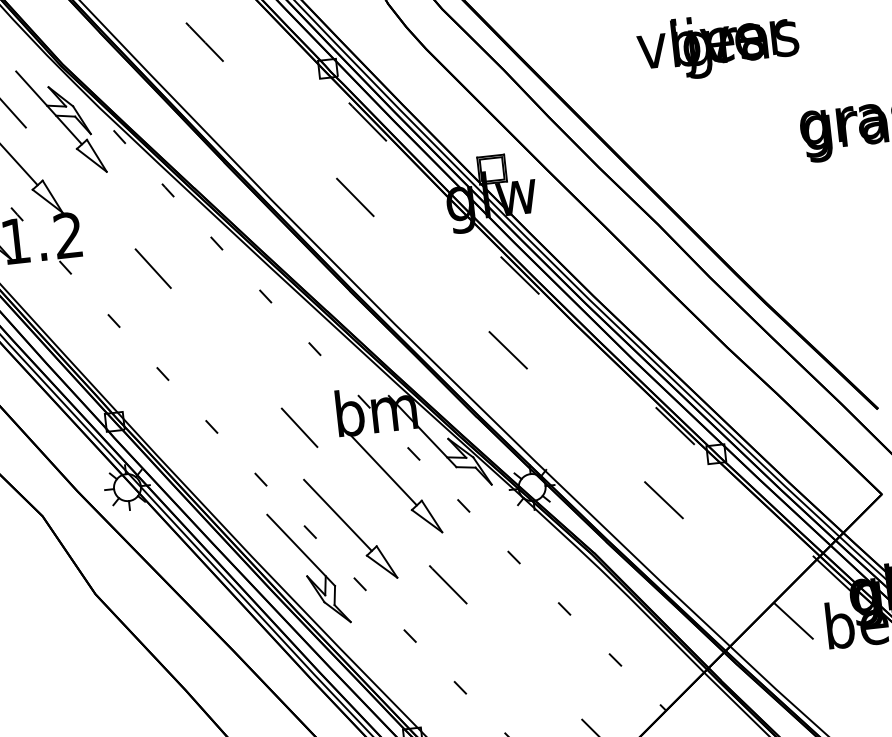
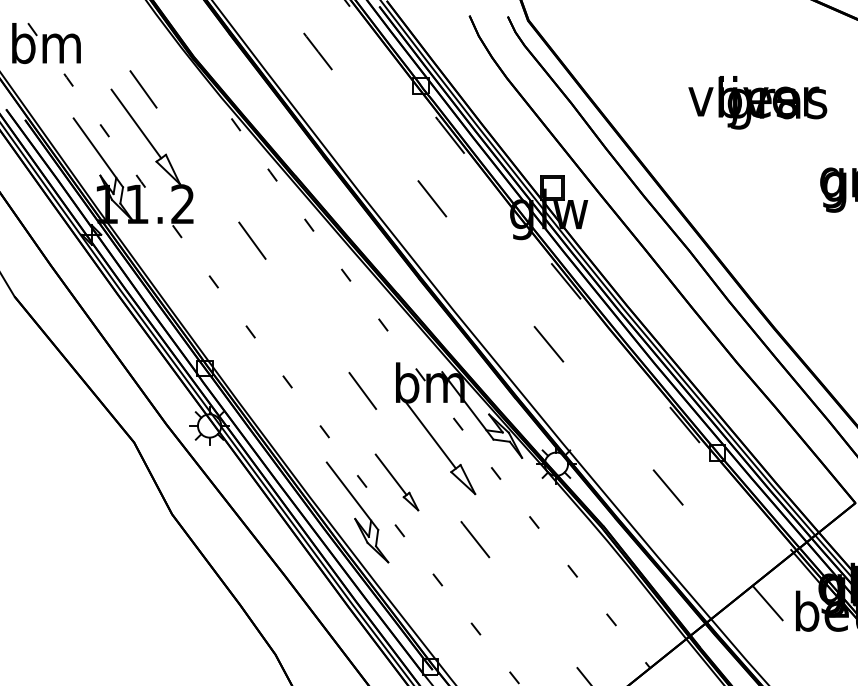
part: (61, 121) -> (187, 105), removed
part: (350, 529) -> (396, 482), size x0.6

